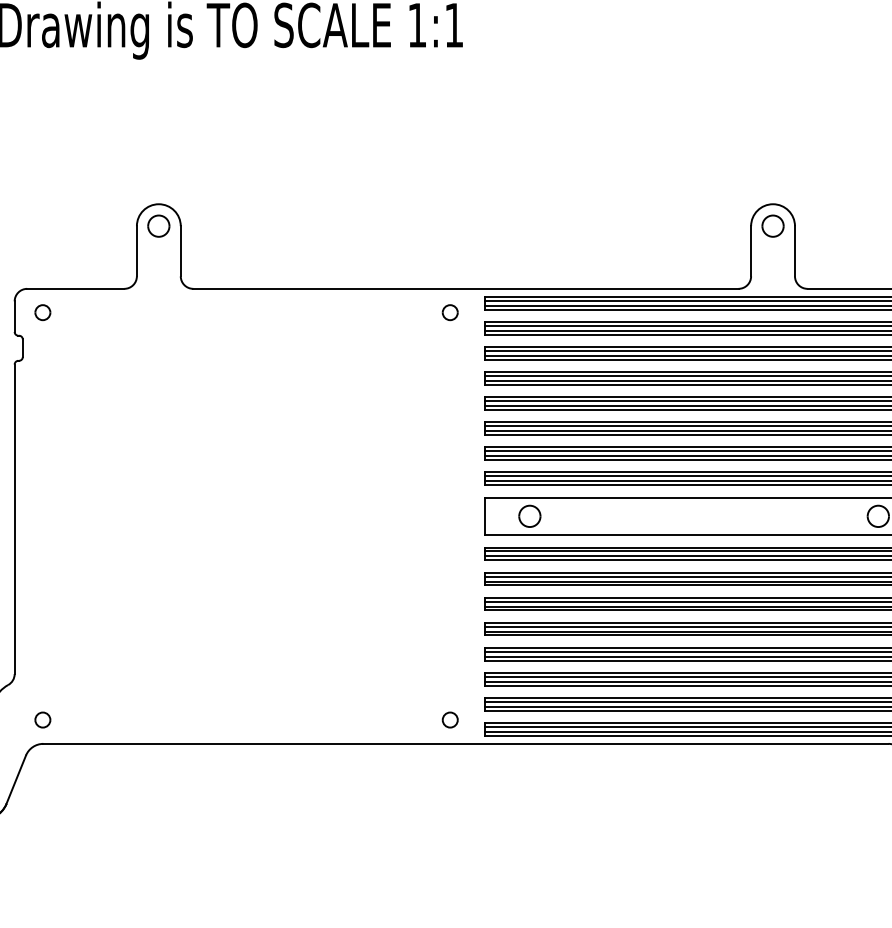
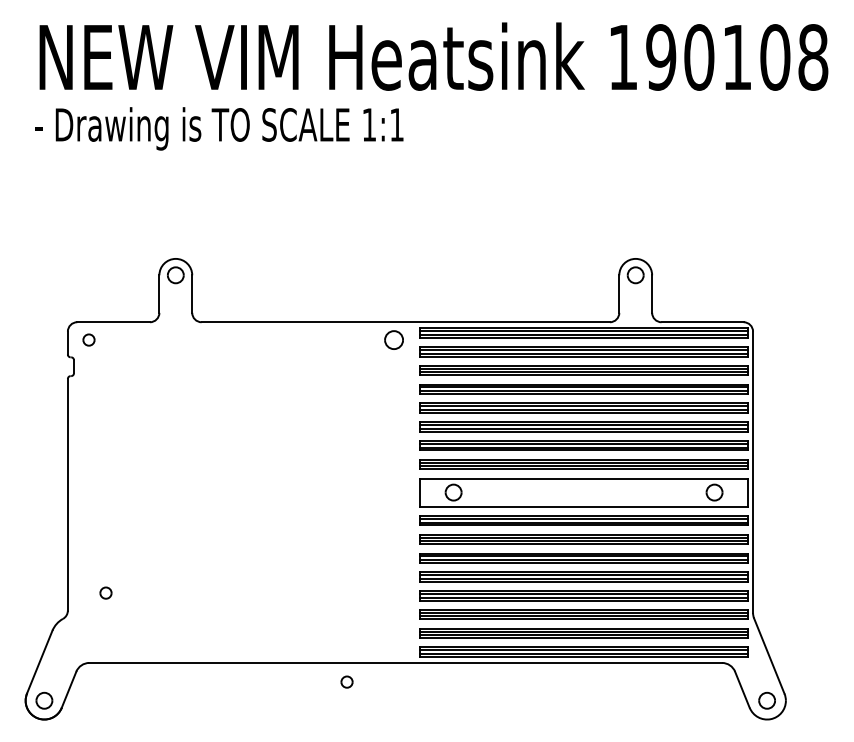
part: (449, 311) -> (393, 339), size x1.6
part: (42, 719) -> (105, 592), moved
part: (449, 719) -> (346, 681), moved

